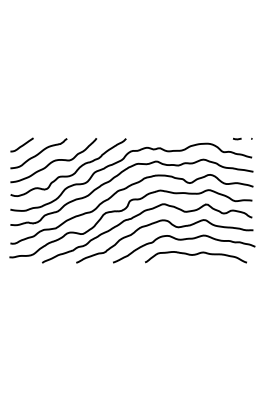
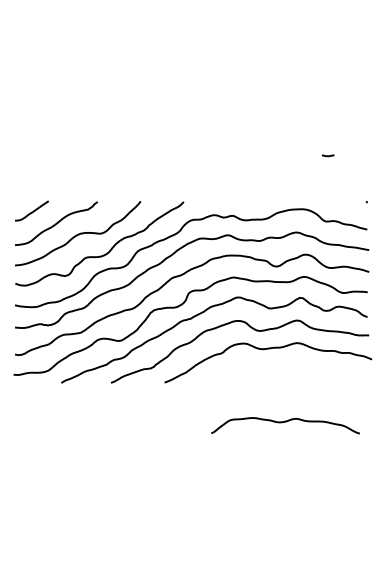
curve: (237, 138) -> (328, 154), moved
curve: (195, 255) -> (284, 423), moved

